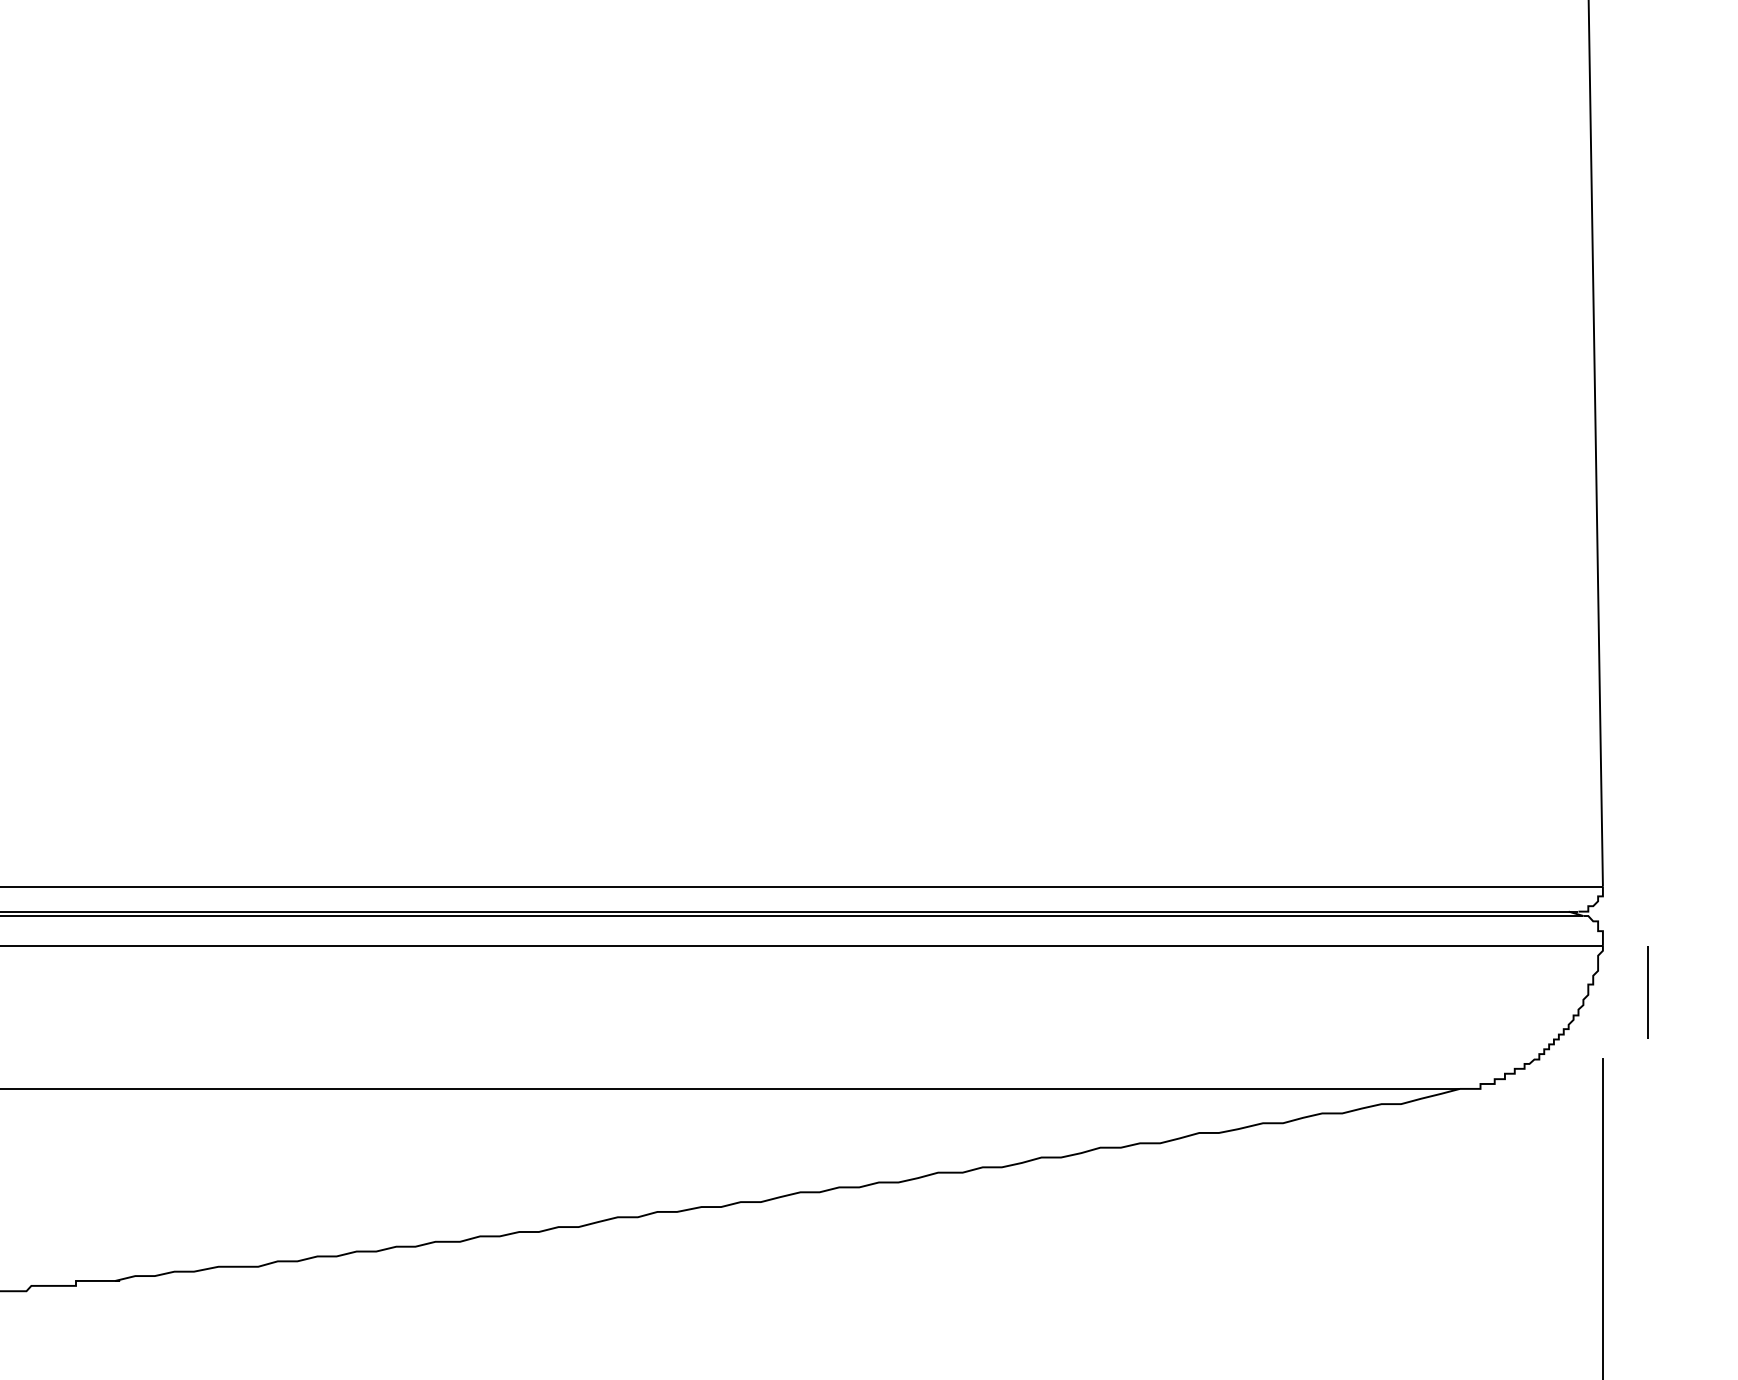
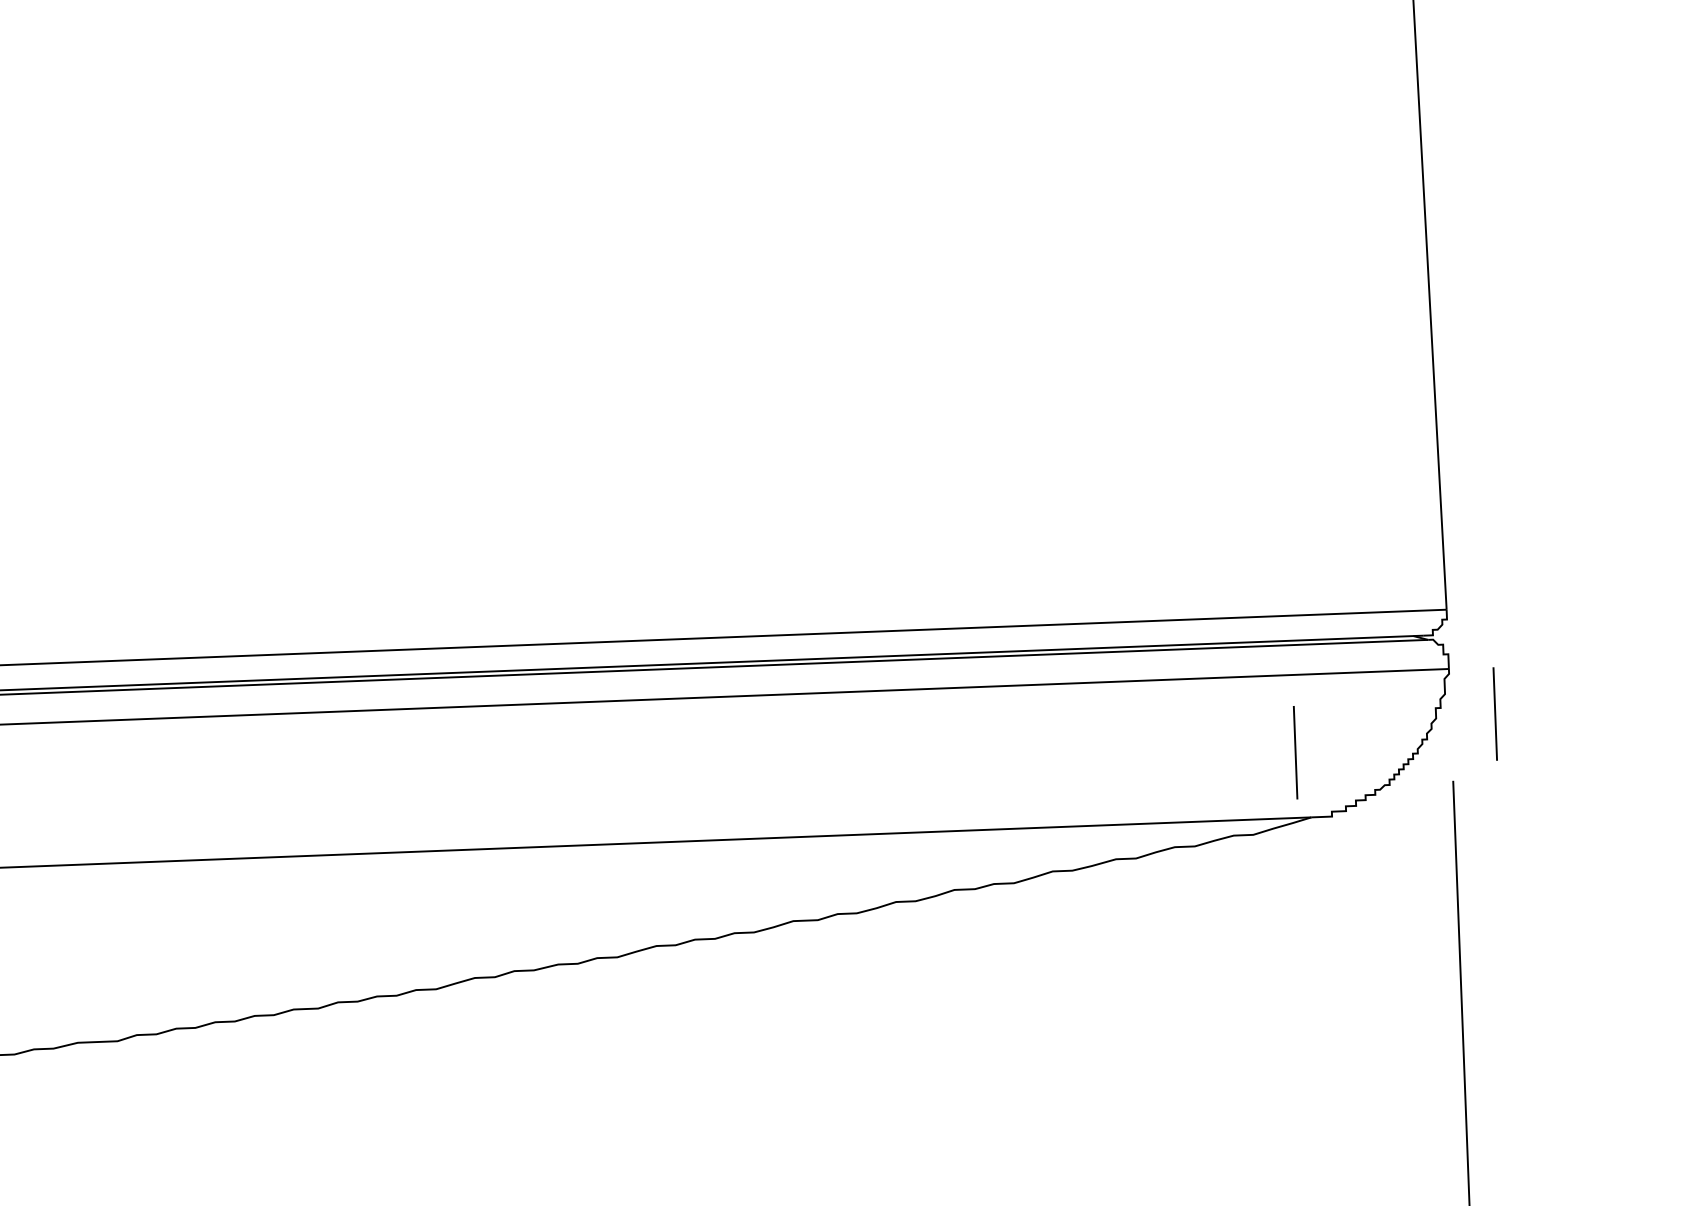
line: (1446, 1023) -> (1295, 752), added

